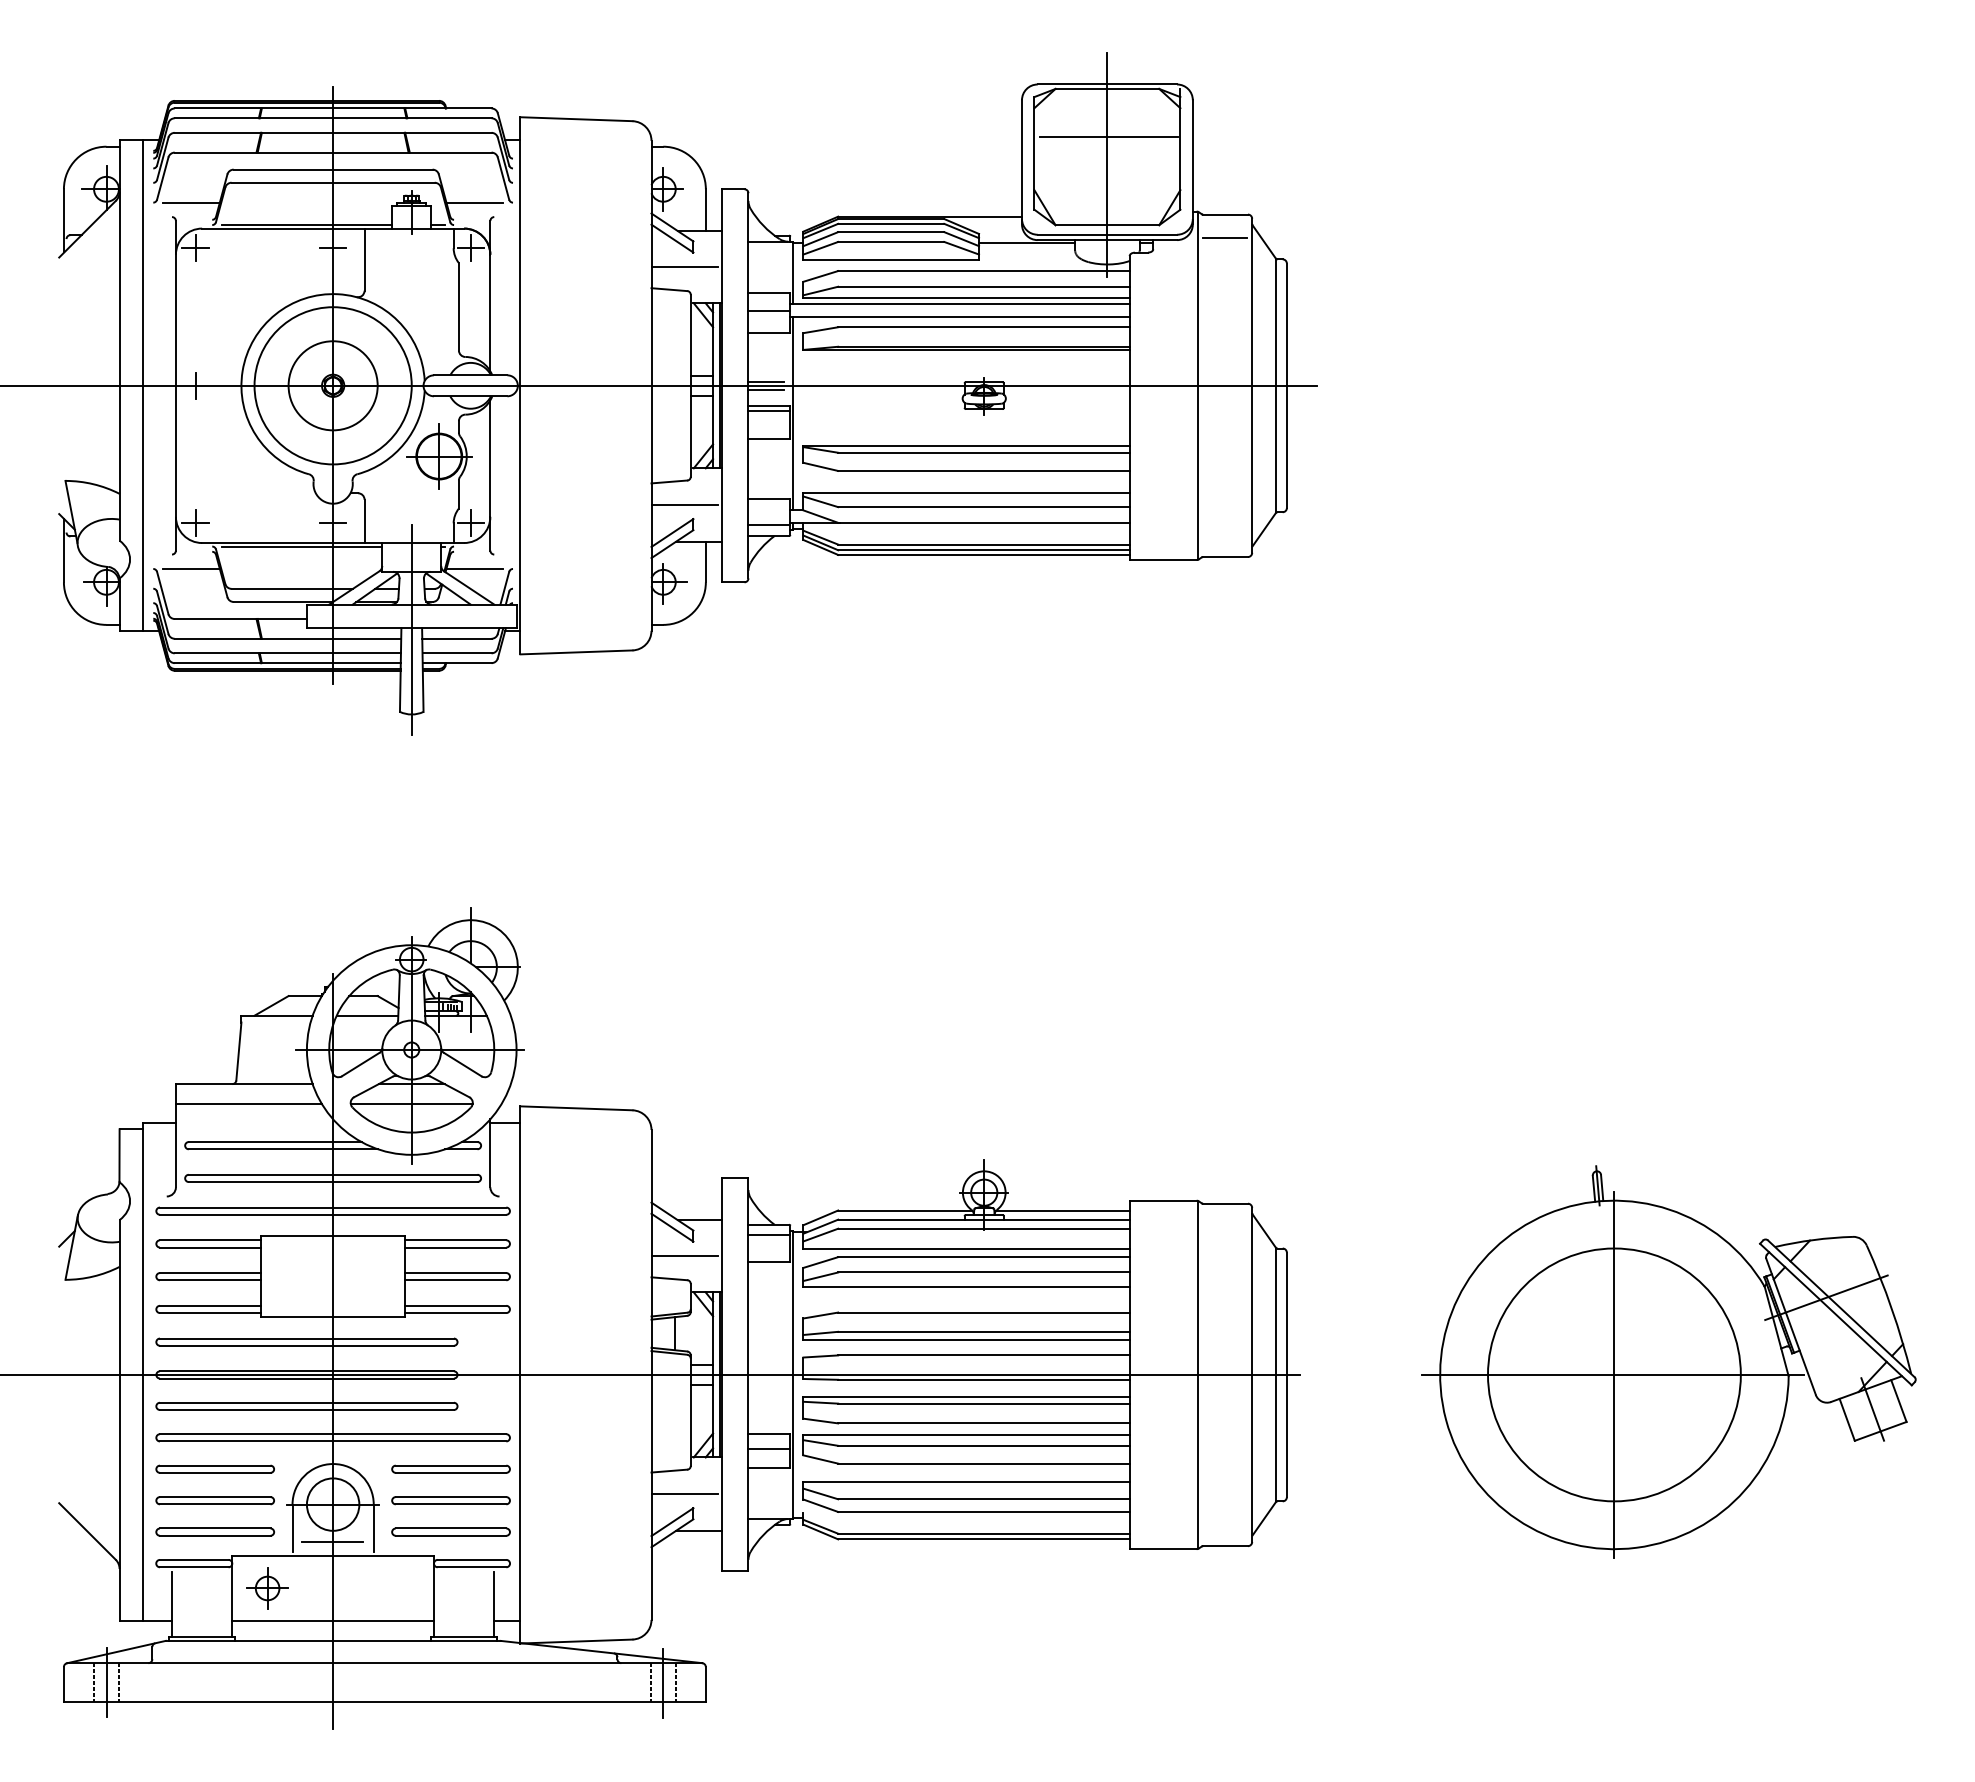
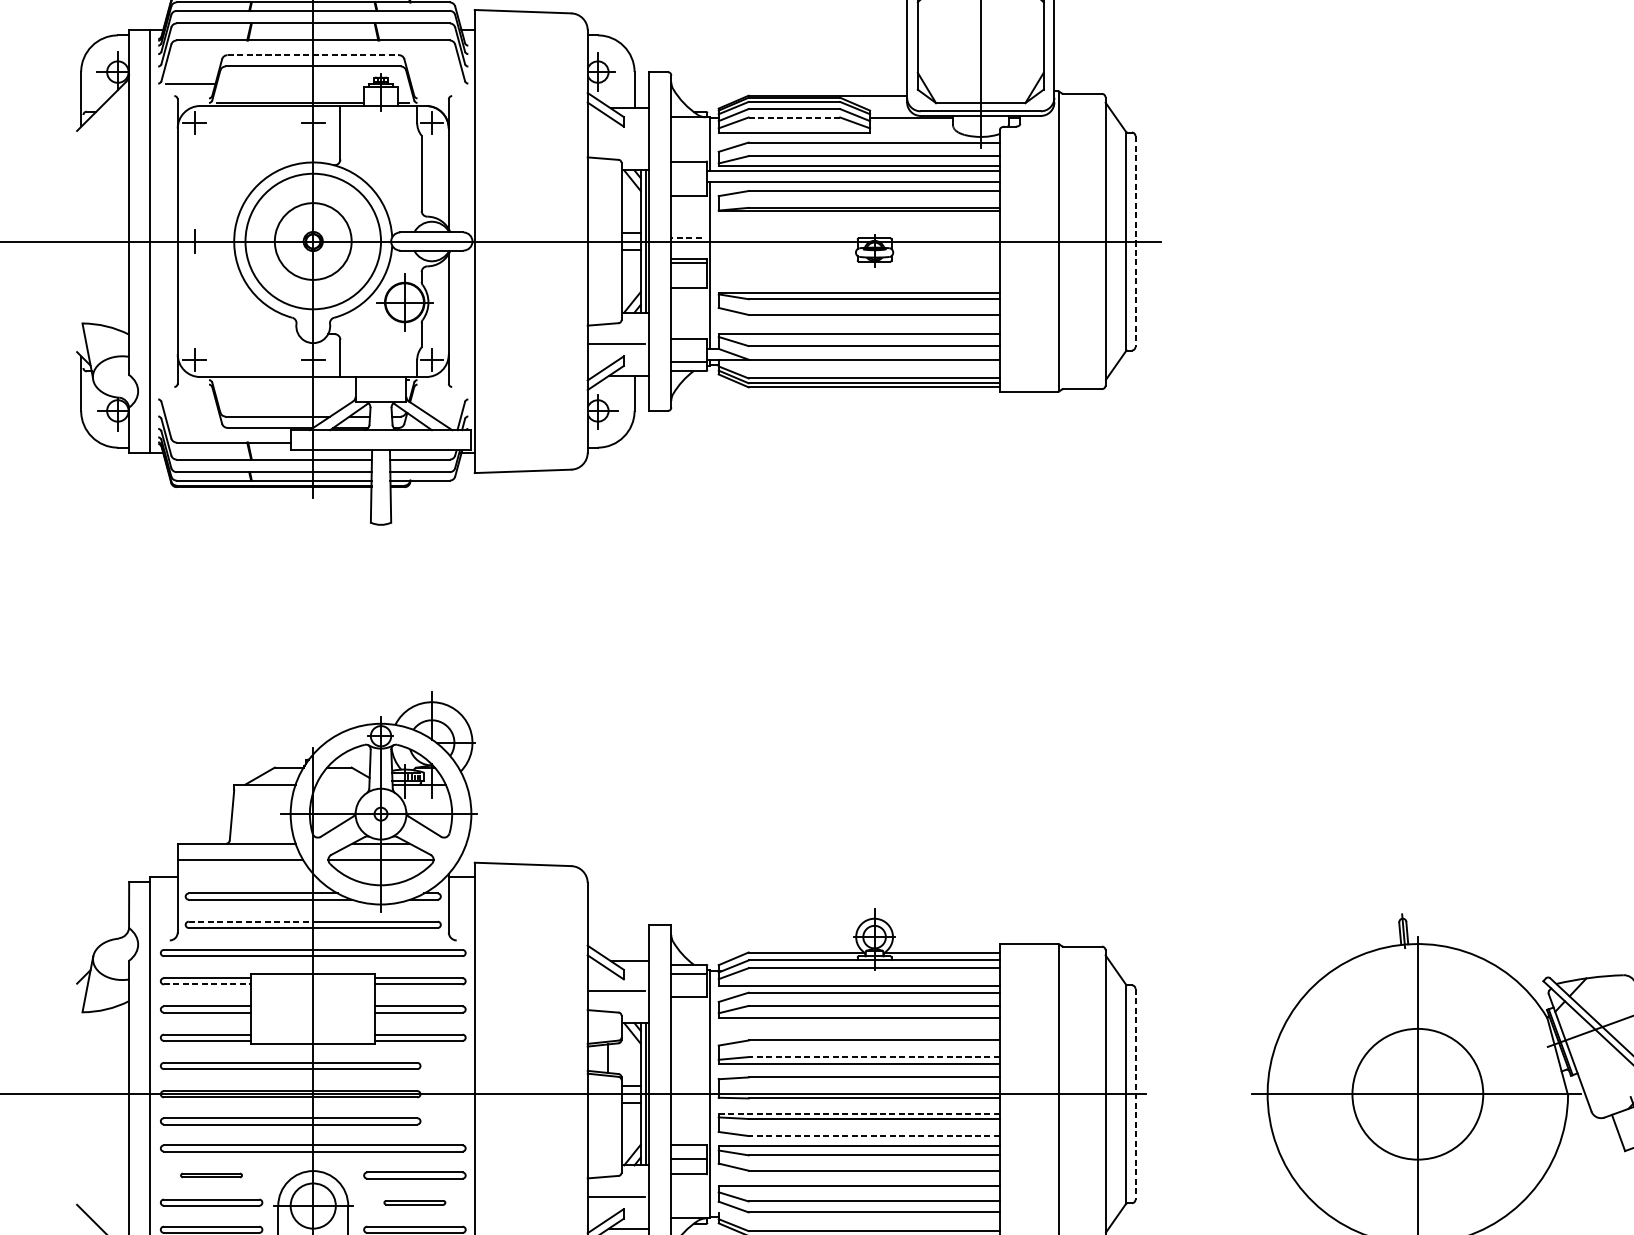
line: (1108, 137) -> (981, 27), removed
line: (333, 169) -> (313, 55), solid -> dashed
line: (474, 202) -> (435, 83), removed
line: (1224, 237) -> (1081, 113), removed
line: (890, 241) -> (793, 117), solid -> dashed
line: (684, 266) -> (616, 138), removed
line: (769, 311) -> (689, 177), removed
line: (766, 381) -> (686, 237), solid -> dashed
line: (1286, 386) -> (1135, 242), solid -> dashed
line: (765, 389) -> (685, 244), removed
line: (301, 546) -> (285, 380), removed
line: (190, 568) -> (190, 399), removed
line: (474, 568) -> (435, 399), removed
line: (411, 630) -> (380, 452), removed
line: (367, 1015) -> (342, 784), removed
line: (261, 1174) -> (251, 921), solid -> dashed
line: (210, 1247) -> (207, 984), solid -> dashed
line: (983, 1331) -> (873, 1056), solid -> dashed
circle: (1614, 1374) -> (1417, 1093), size x0.6
line: (1286, 1375) -> (1135, 1094), solid -> dashed
line: (967, 1397) -> (860, 1113), solid -> dashed
line: (983, 1423) -> (873, 1136), solid -> dashed
part: (214, 1468) -> (210, 1174), size x0.6
part: (450, 1500) -> (414, 1202), size x0.6

